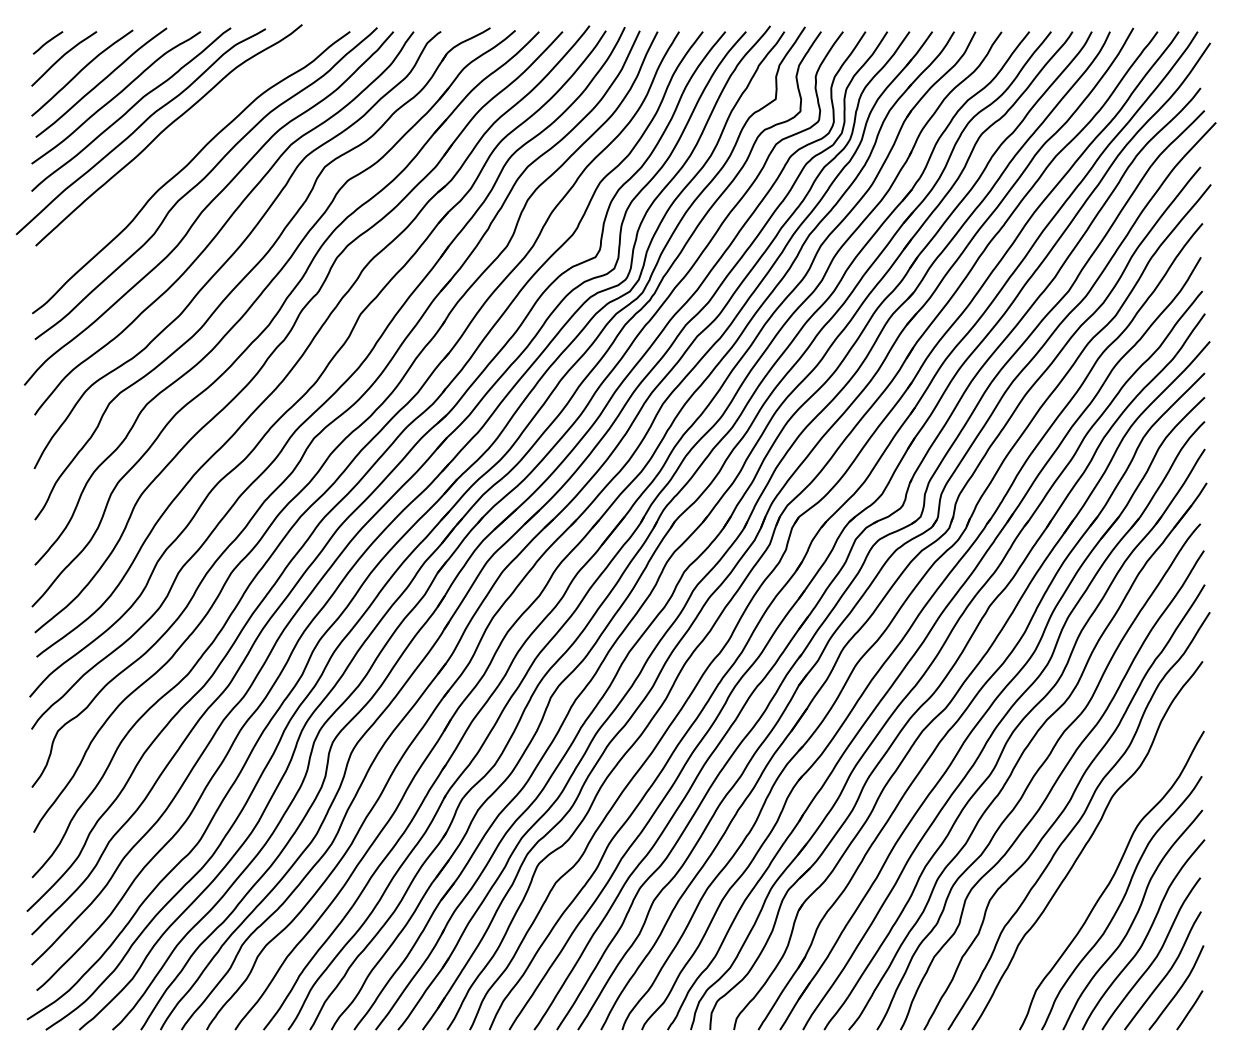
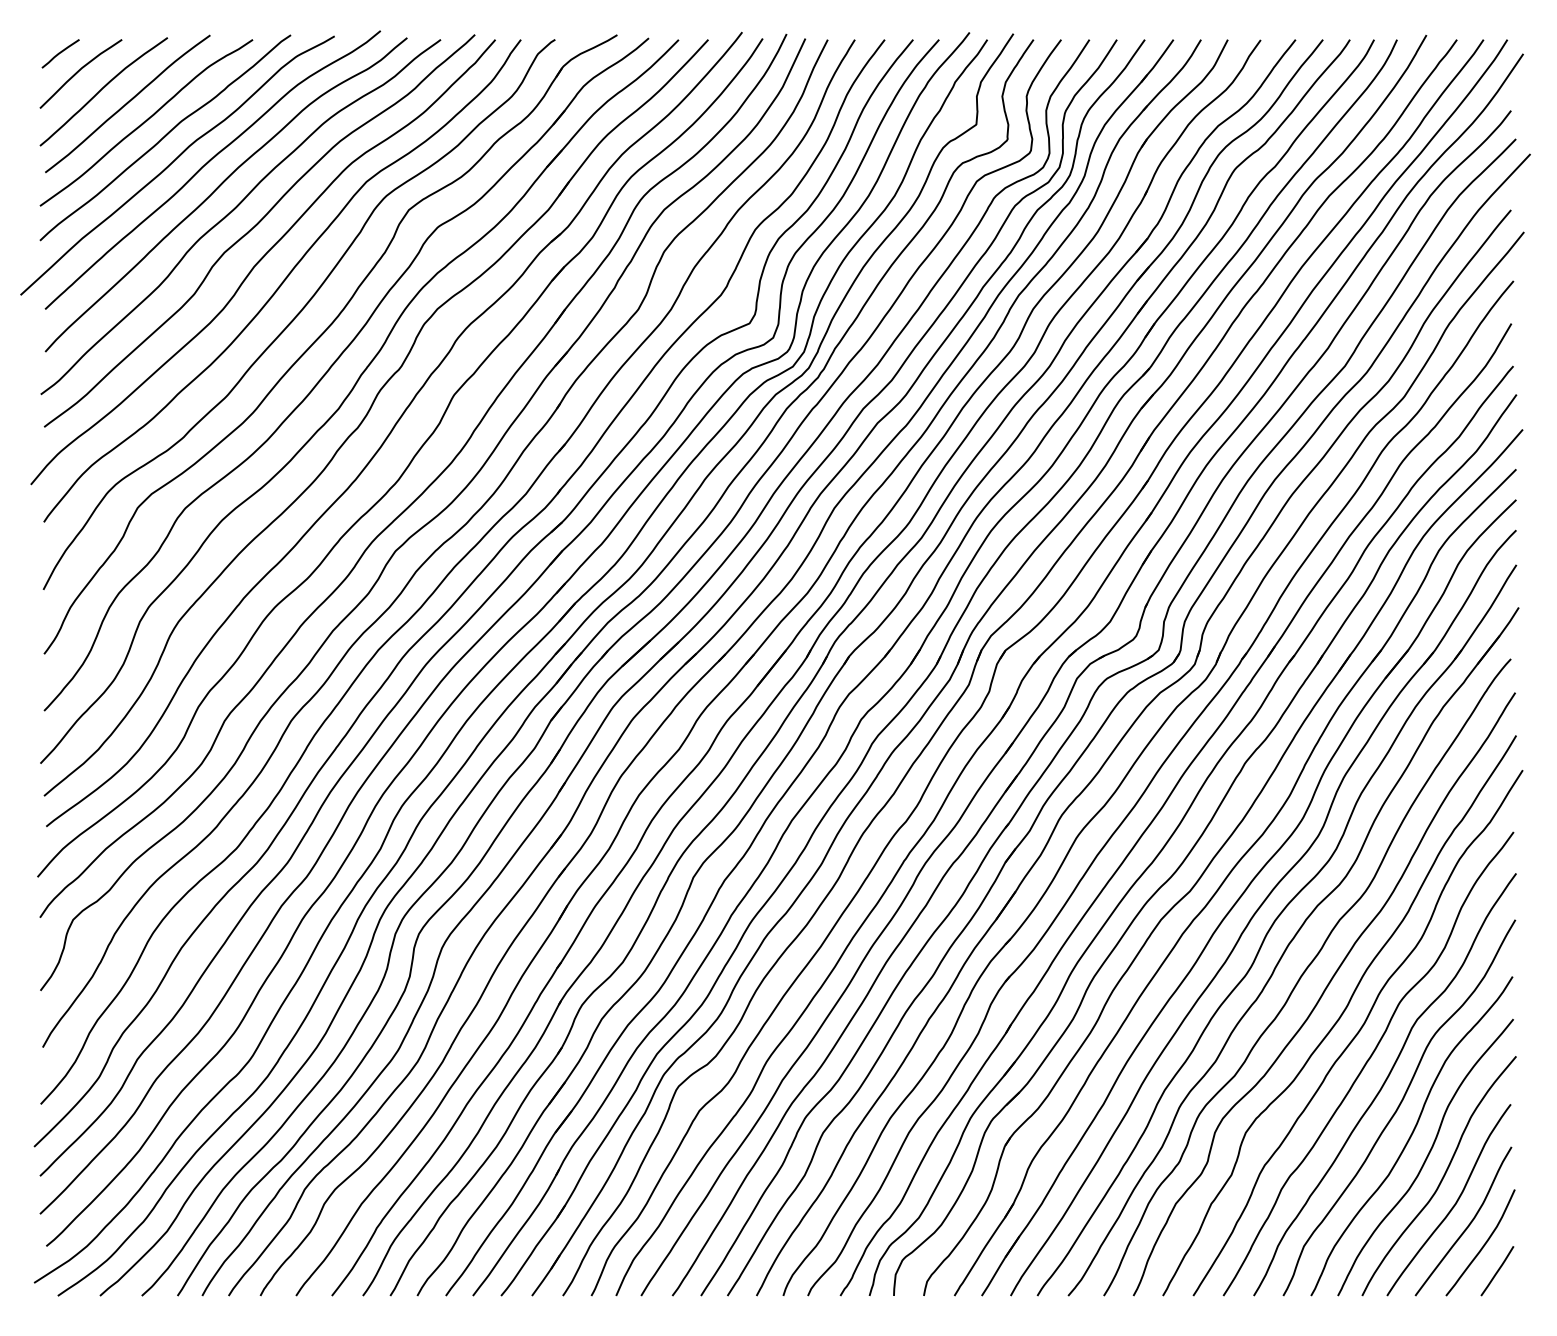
curve: (174, 149) -> (219, 187), added
curve: (1100, 861) -> (1384, 1084), added

